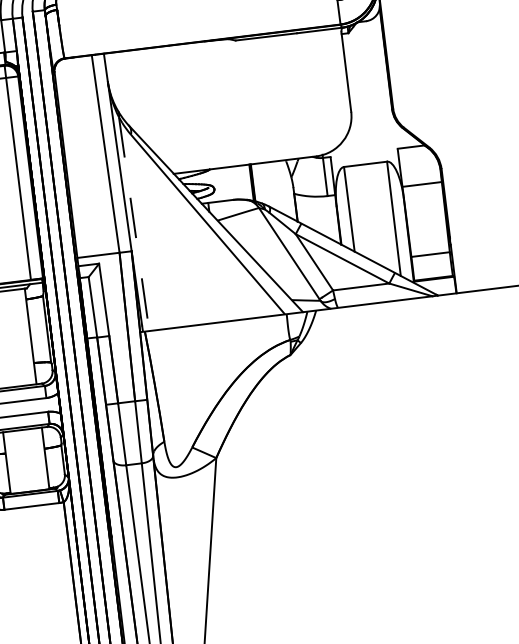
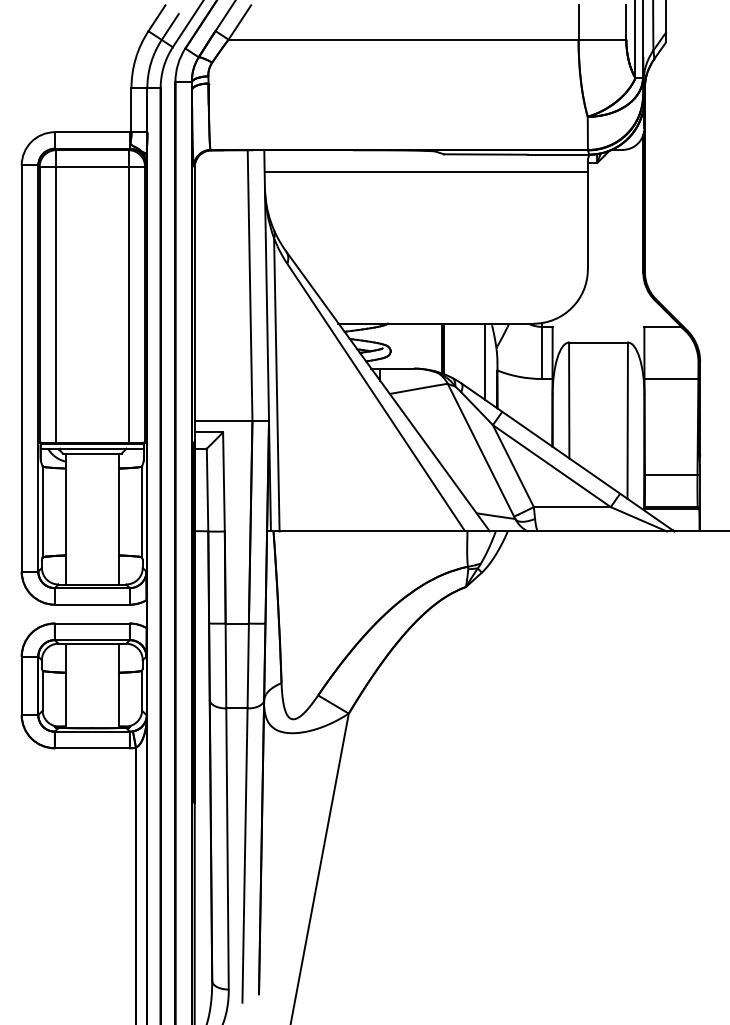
line: (223, 54) -> (425, 171), added
line: (284, 188) -> (485, 361), added
line: (133, 223) -> (276, 384), dashed -> solid

